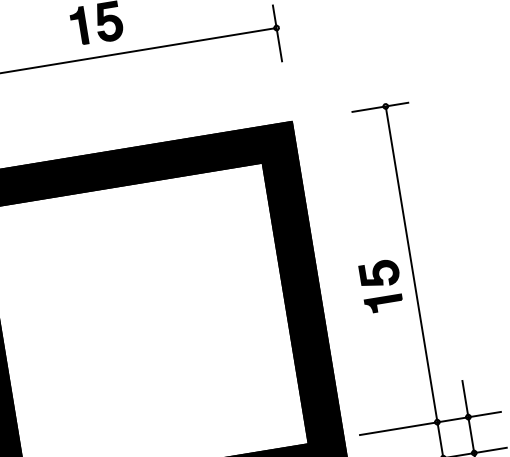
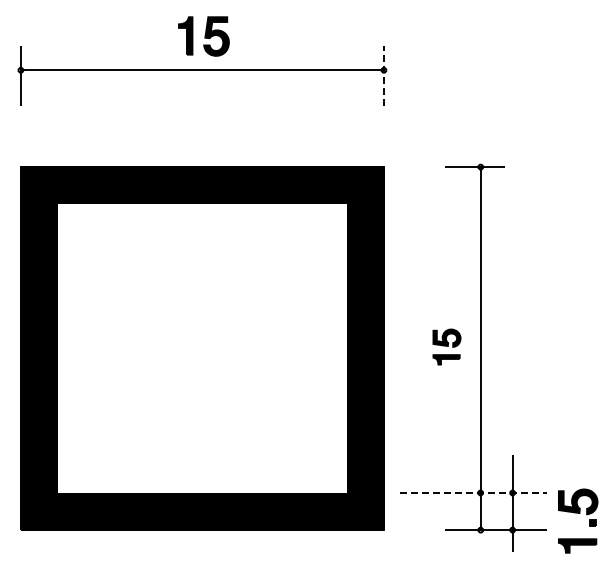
line: (277, 33) -> (383, 75), solid -> dashed
part: (381, 285) -> (446, 346), size x0.7
line: (430, 423) -> (473, 493), solid -> dashed

